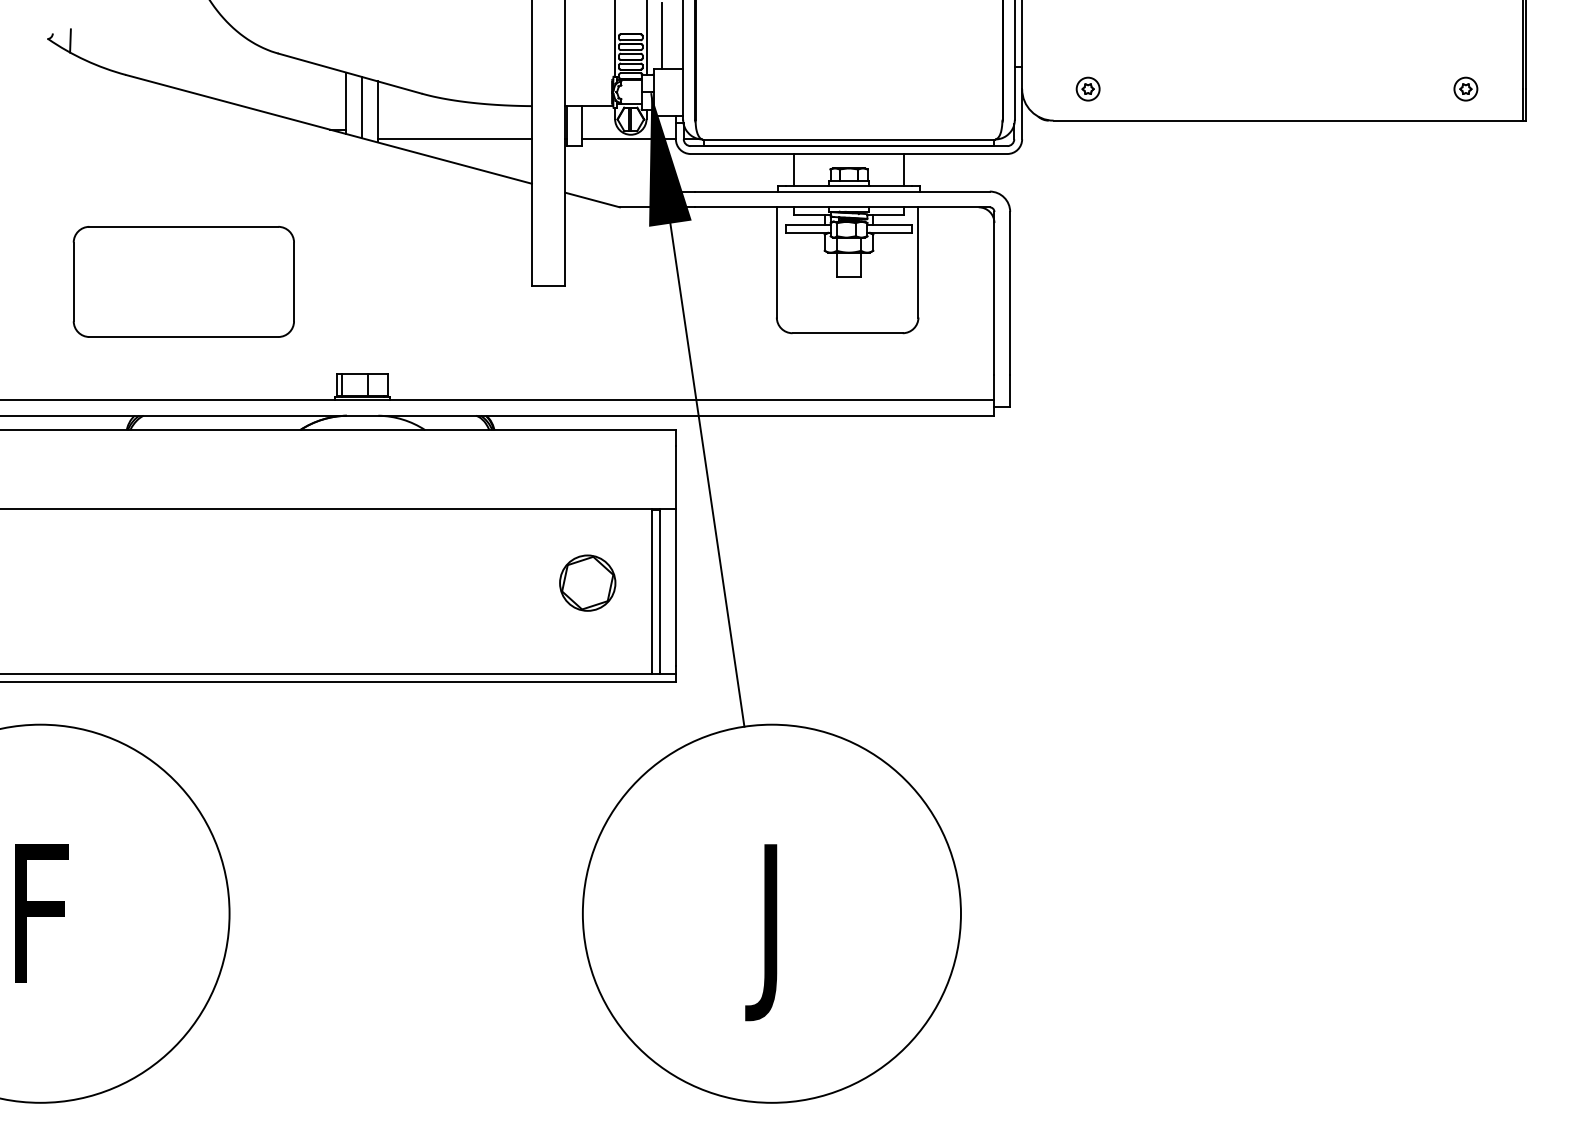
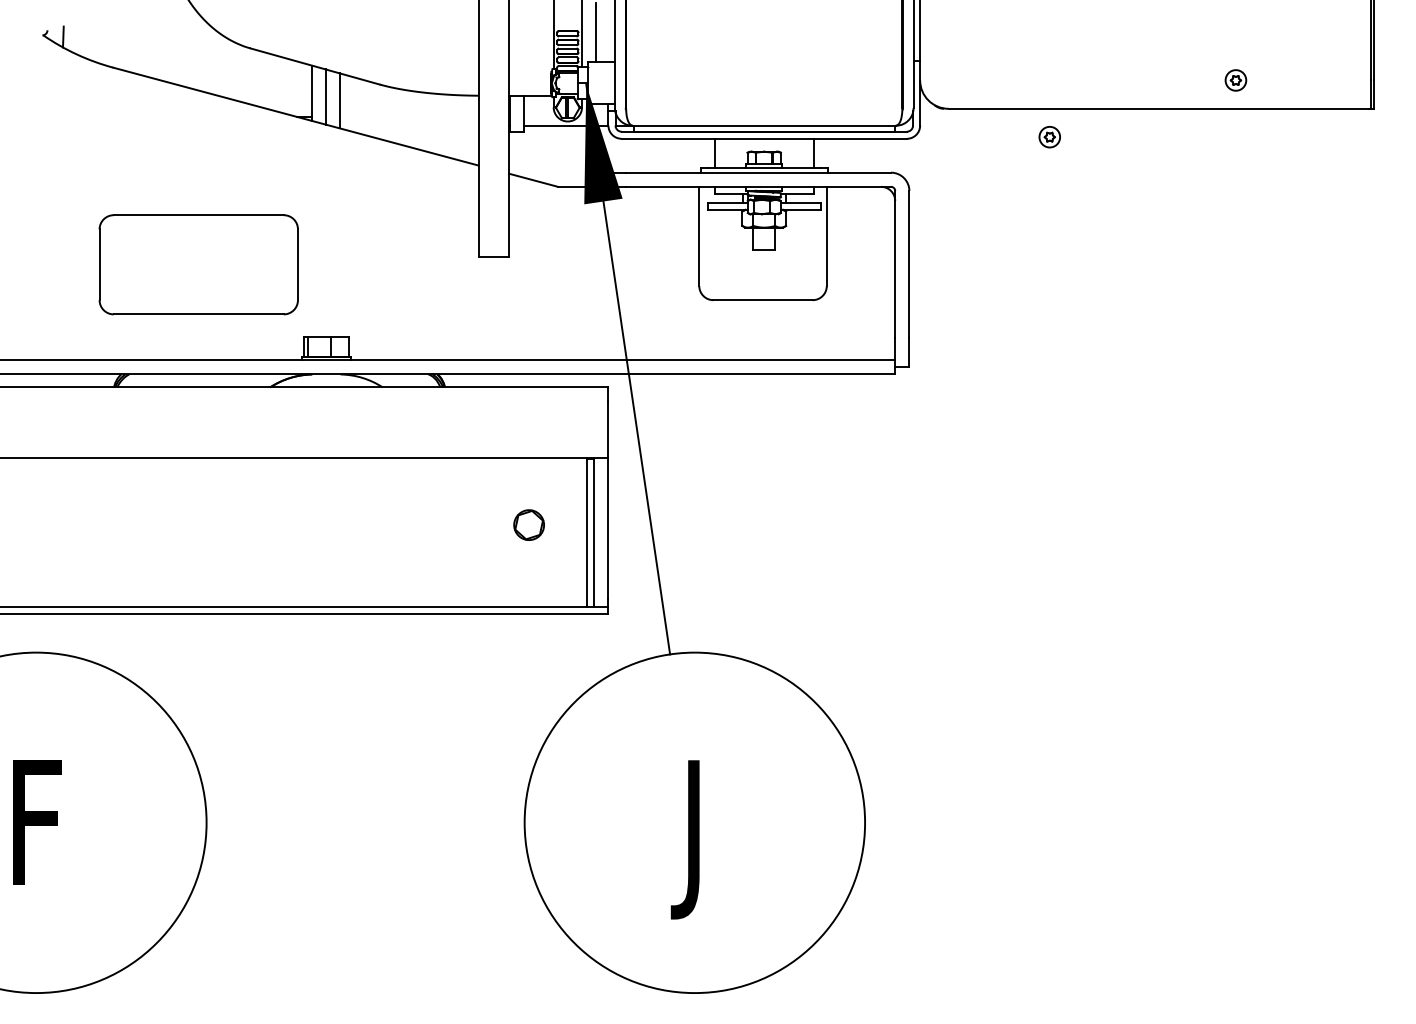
part: (1087, 88) -> (1049, 136), moved
part: (1465, 88) -> (1235, 79), moved
line: (454, 139) -> (409, 125), removed
part: (183, 281) -> (198, 264), moved
part: (587, 582) -> (528, 524), size x0.6

